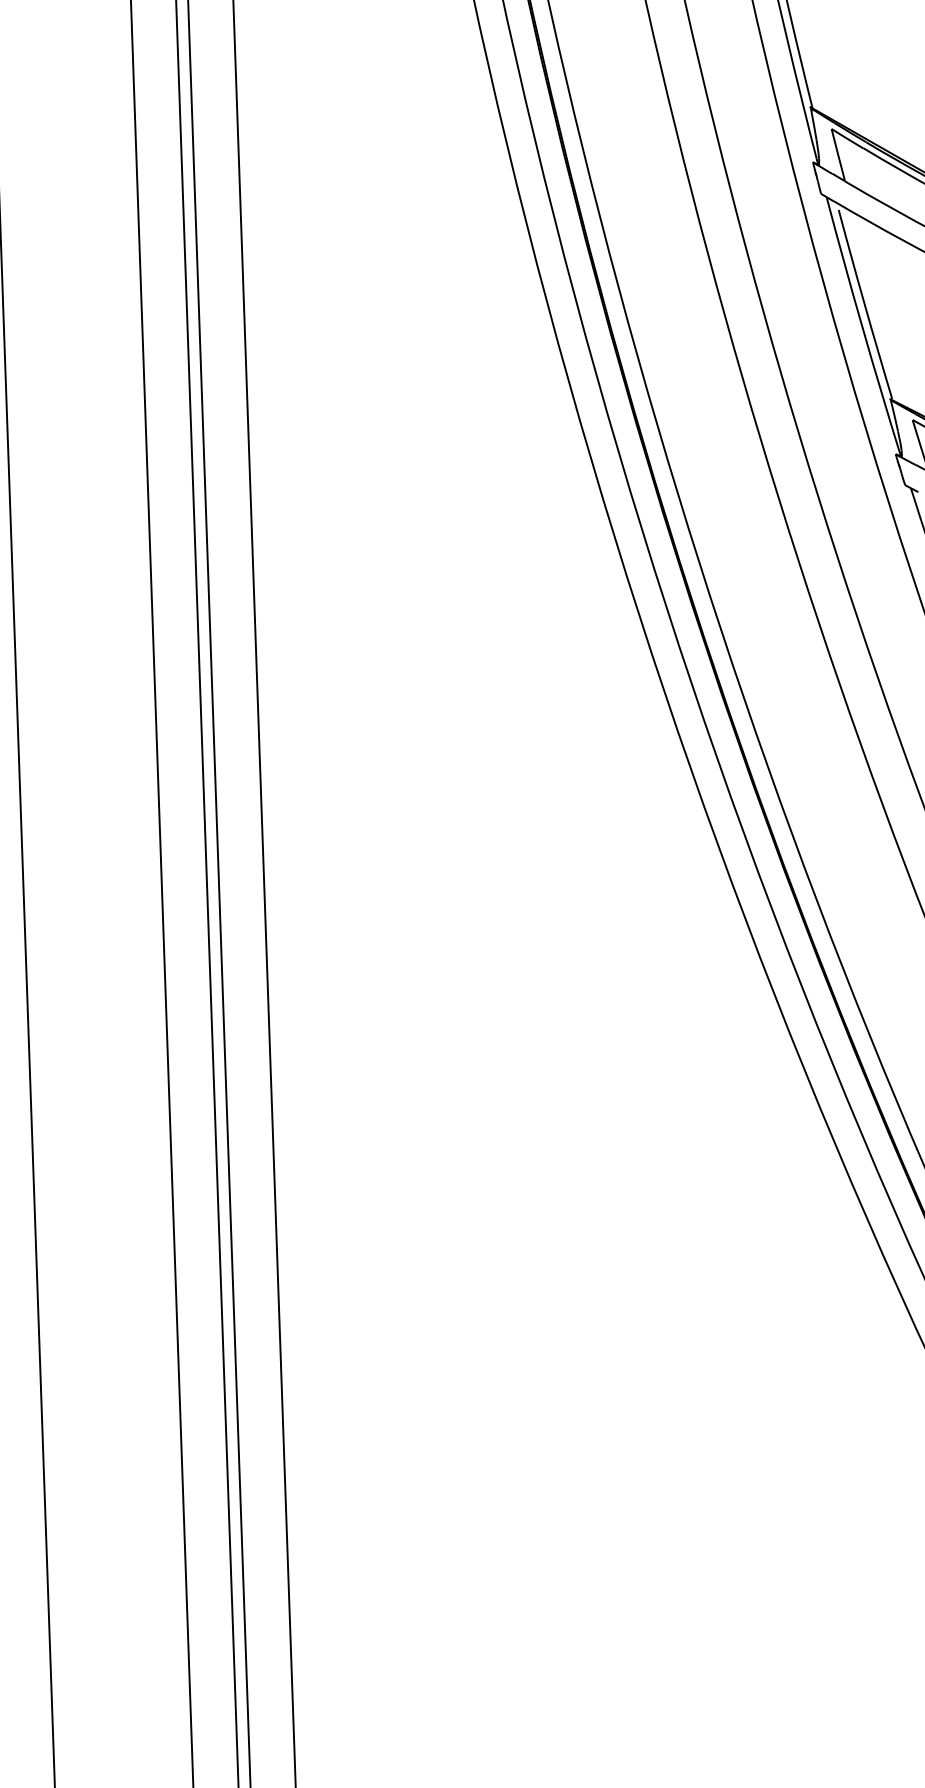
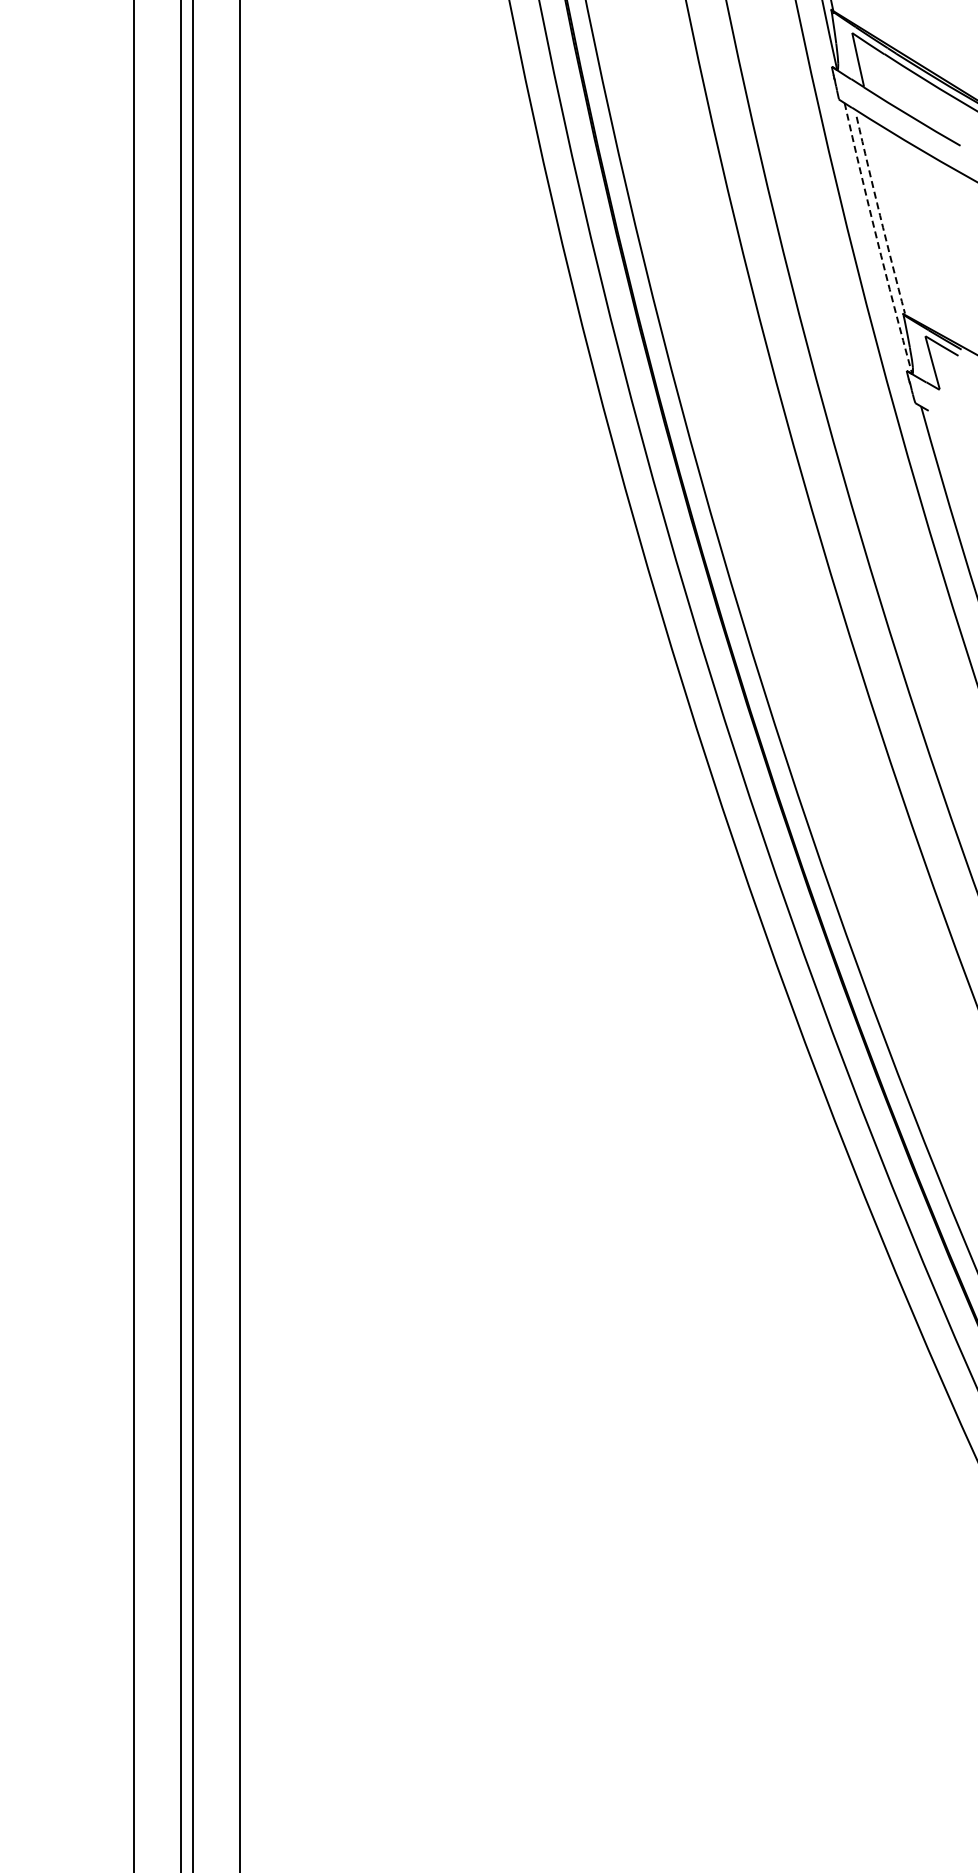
arc: (865, 304) -> (880, 215), solid -> dashed
arc: (862, 327) -> (876, 238), solid -> dashed

